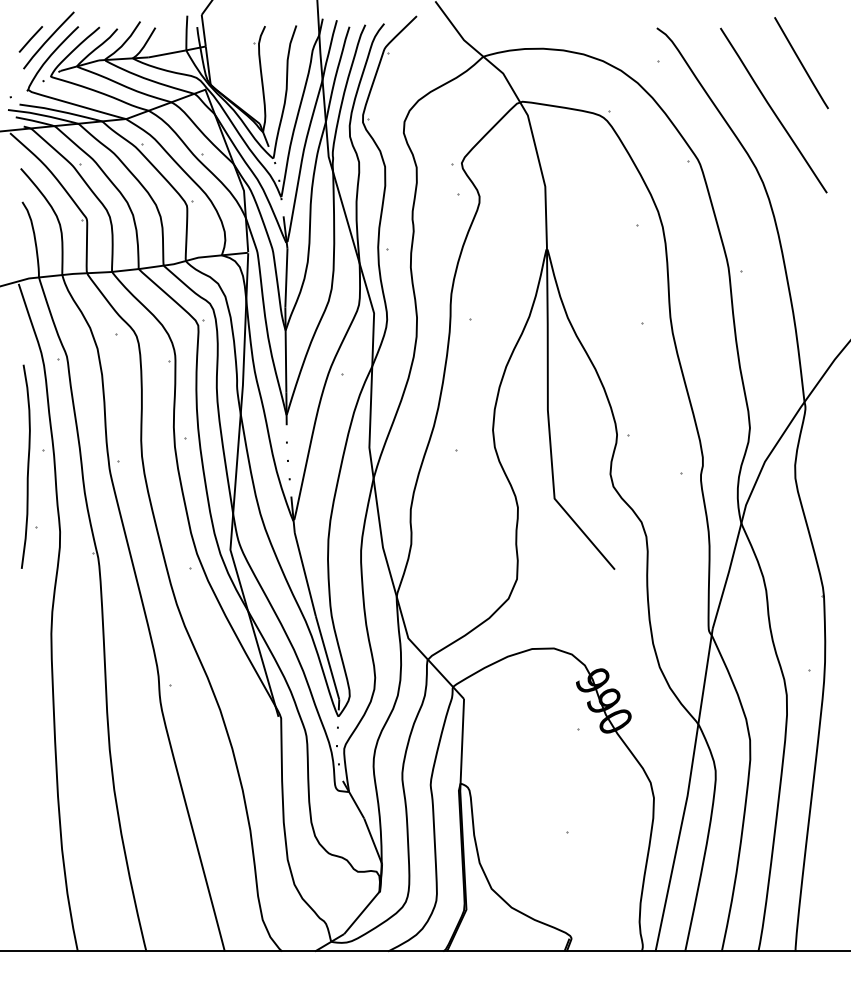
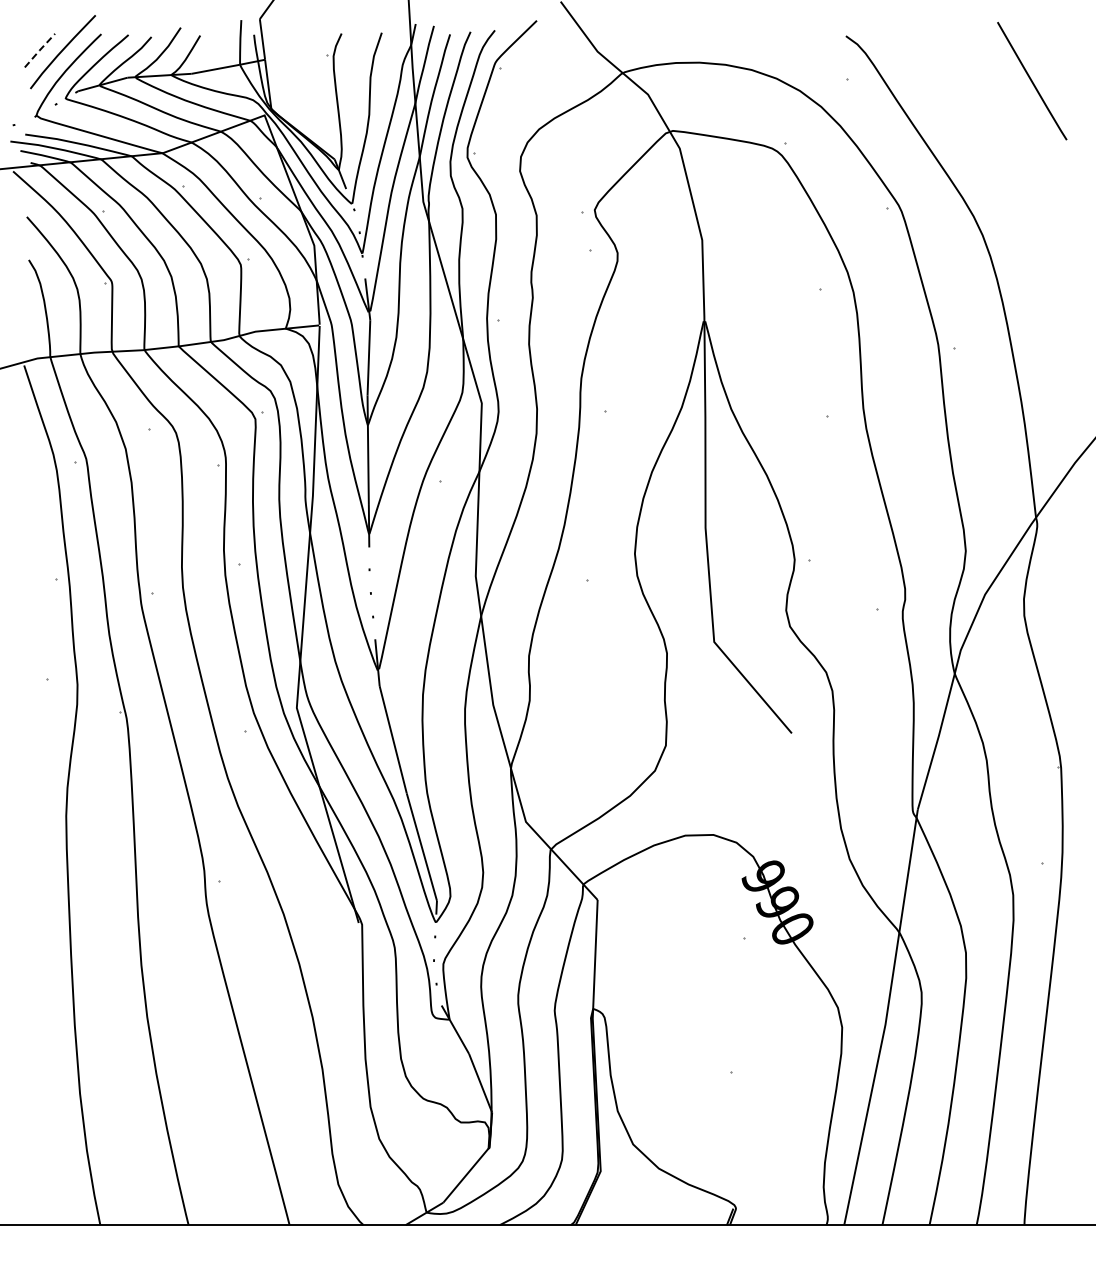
line: (30, 39) -> (39, 50), solid -> dashed
curve: (773, 109) -> (995, 141), removed
curve: (27, 466) -> (35, 600), removed

